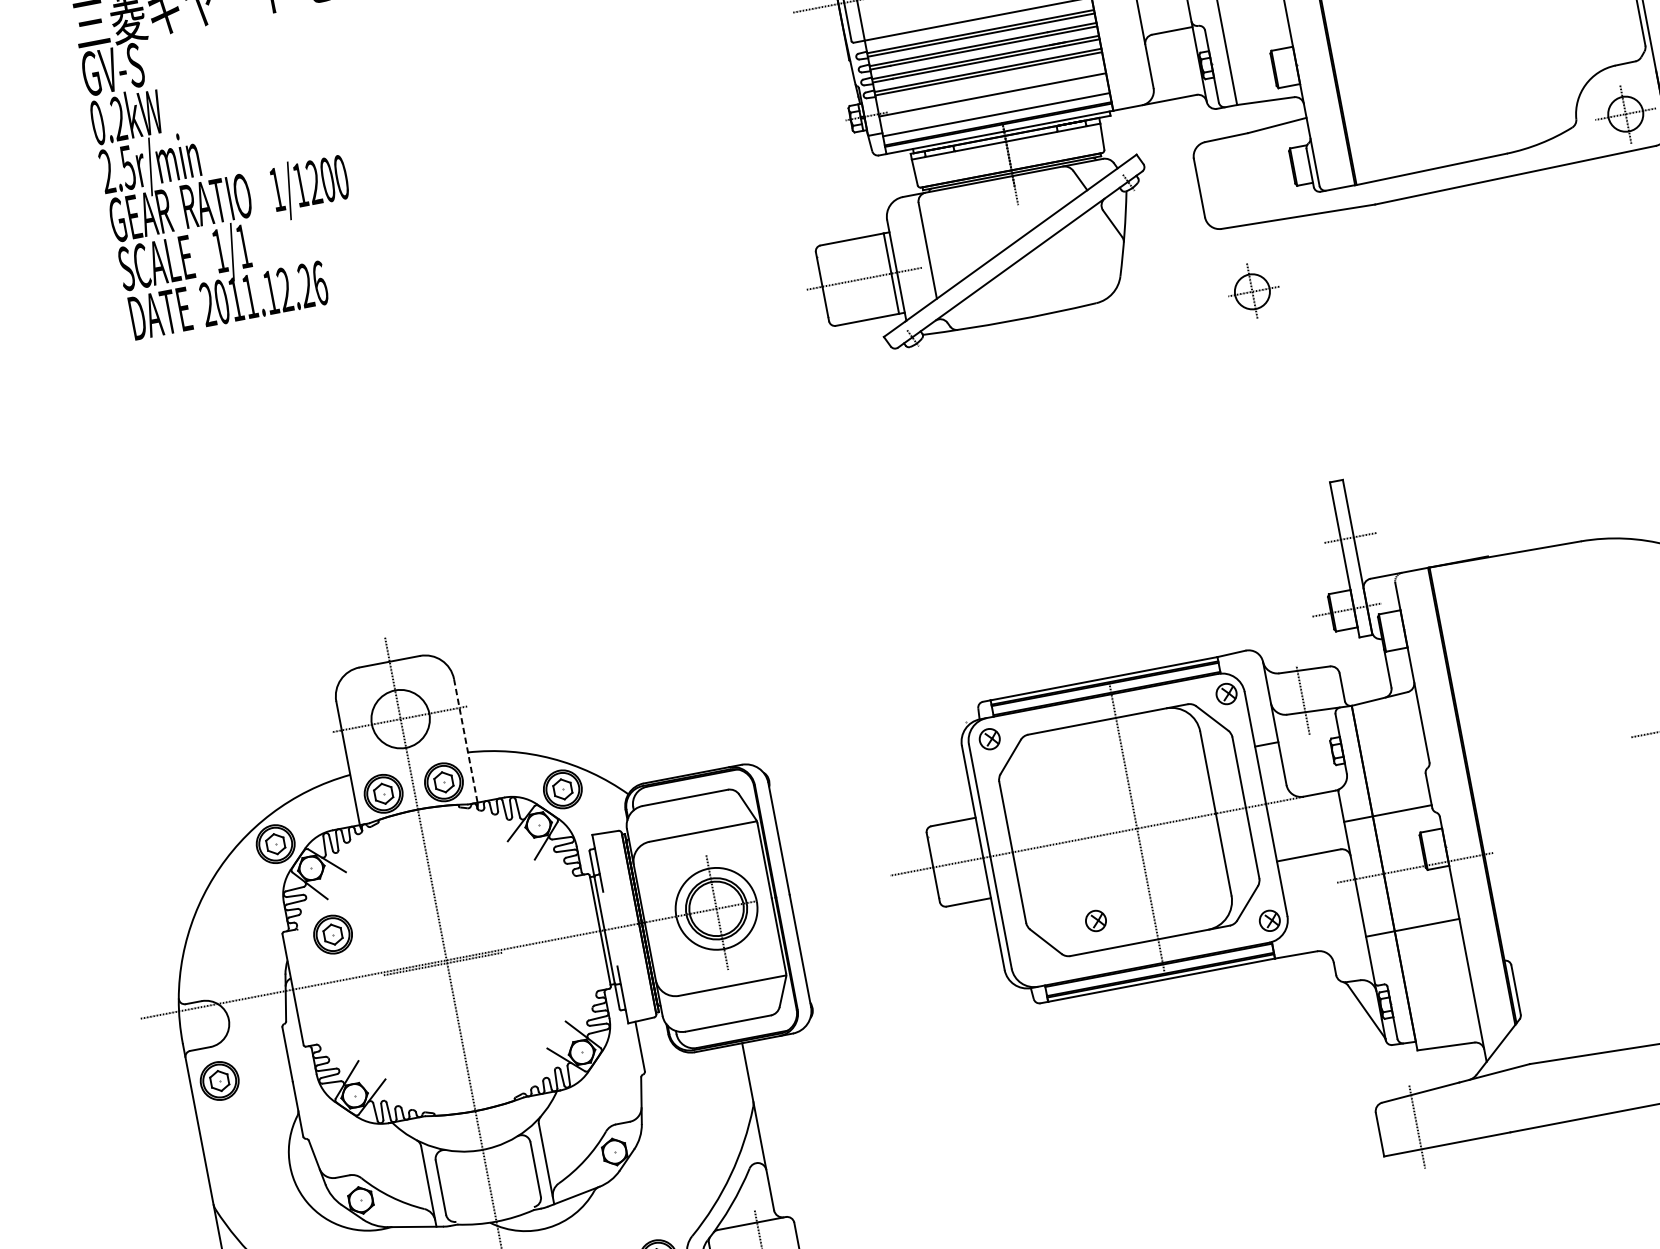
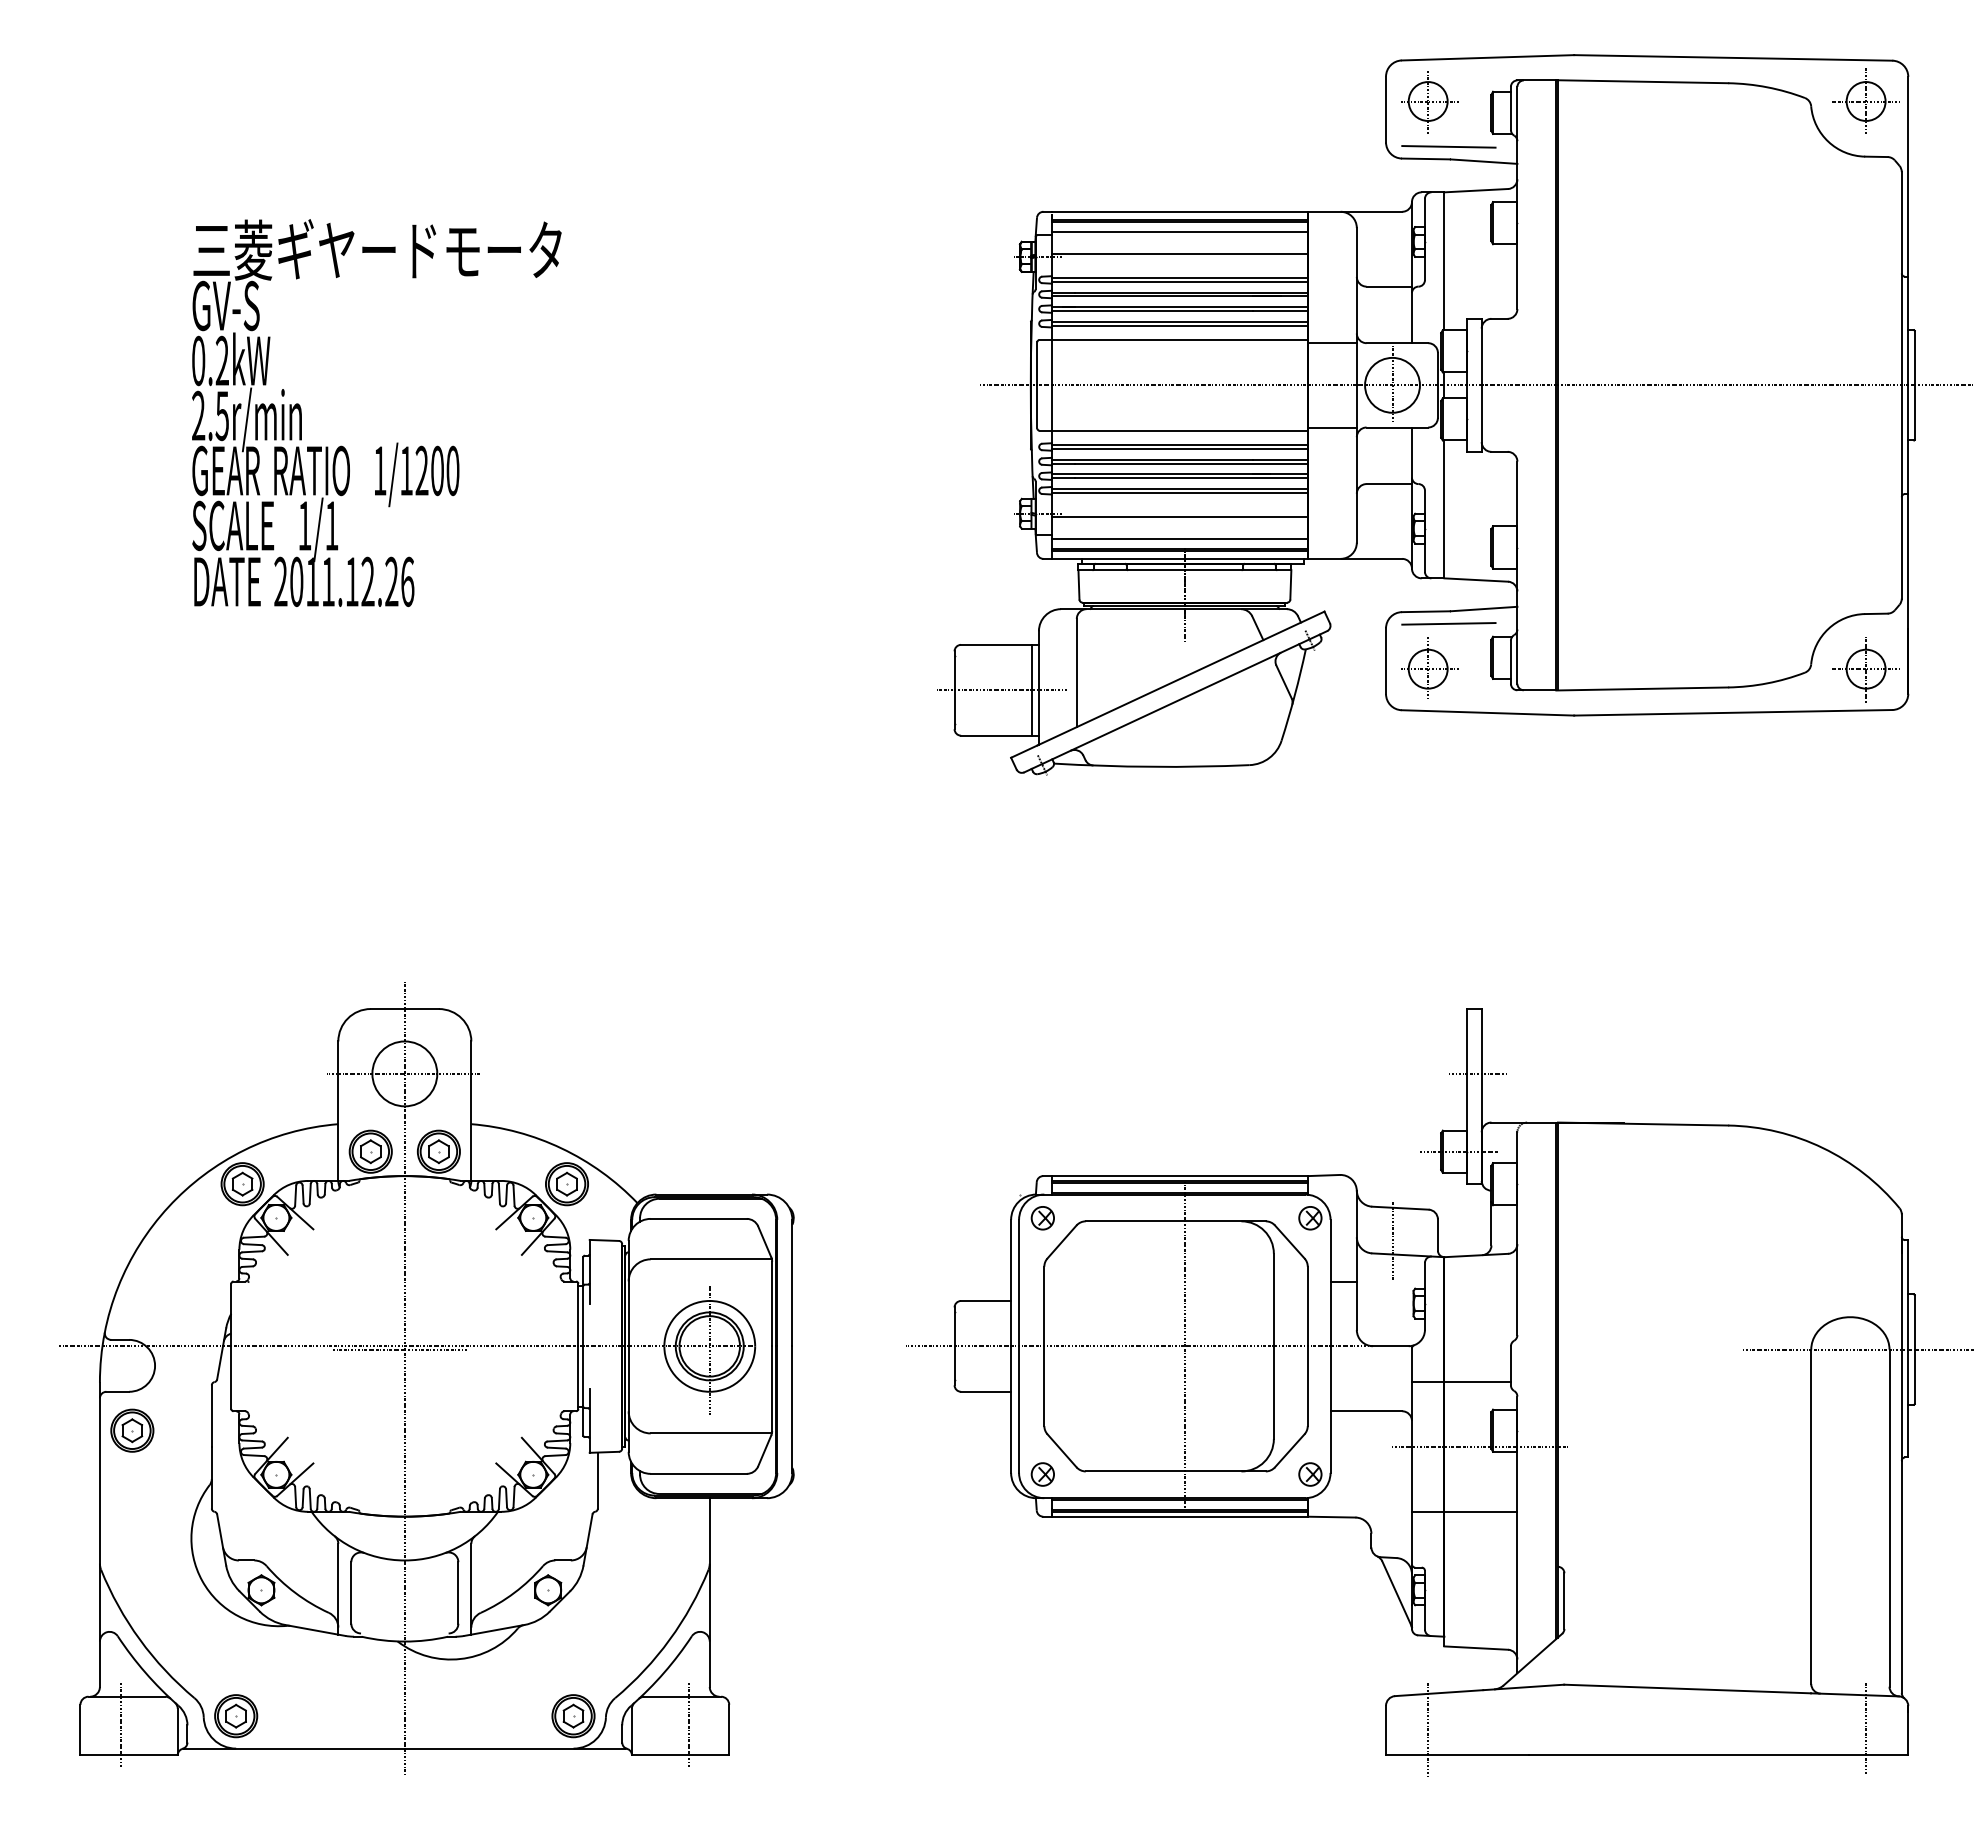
line: (1248, 144) -> (1448, 623), added
part: (1253, 290) -> (1429, 667), moved
line: (466, 741) -> (471, 1111), dashed -> solid
part: (1095, 921) -> (1042, 1474), moved
part: (333, 934) -> (286, 1294), removed

